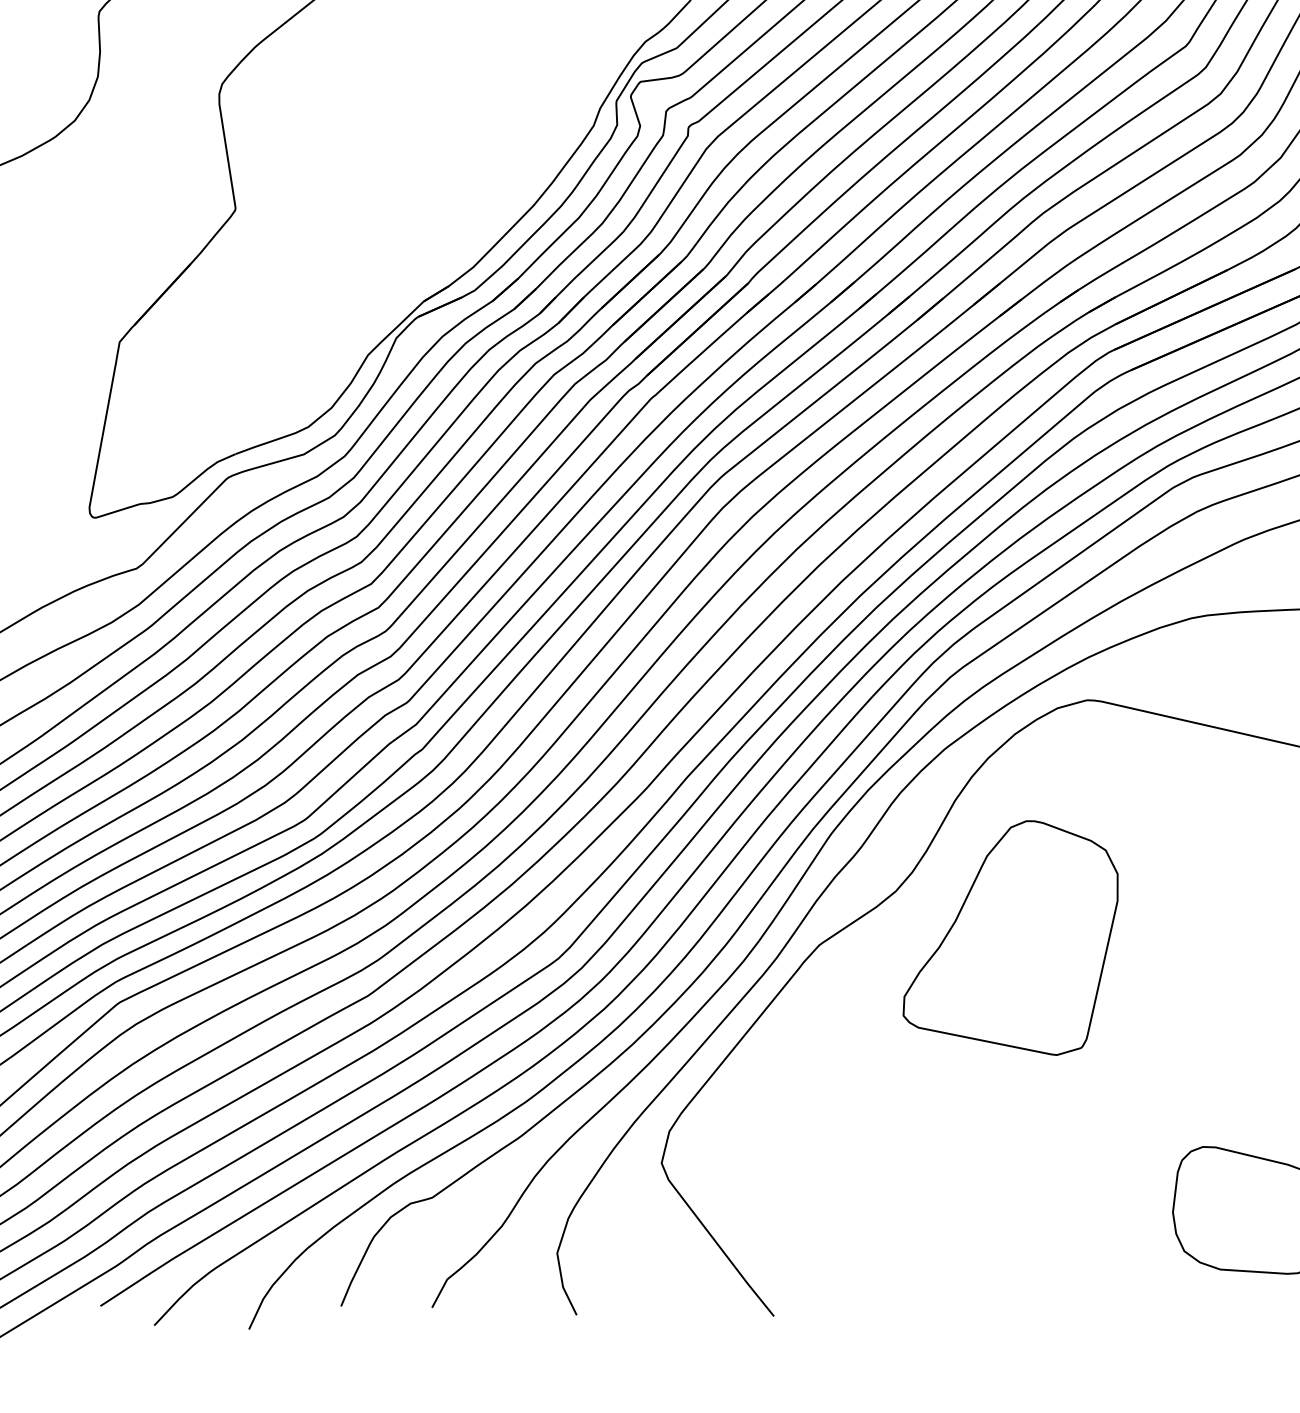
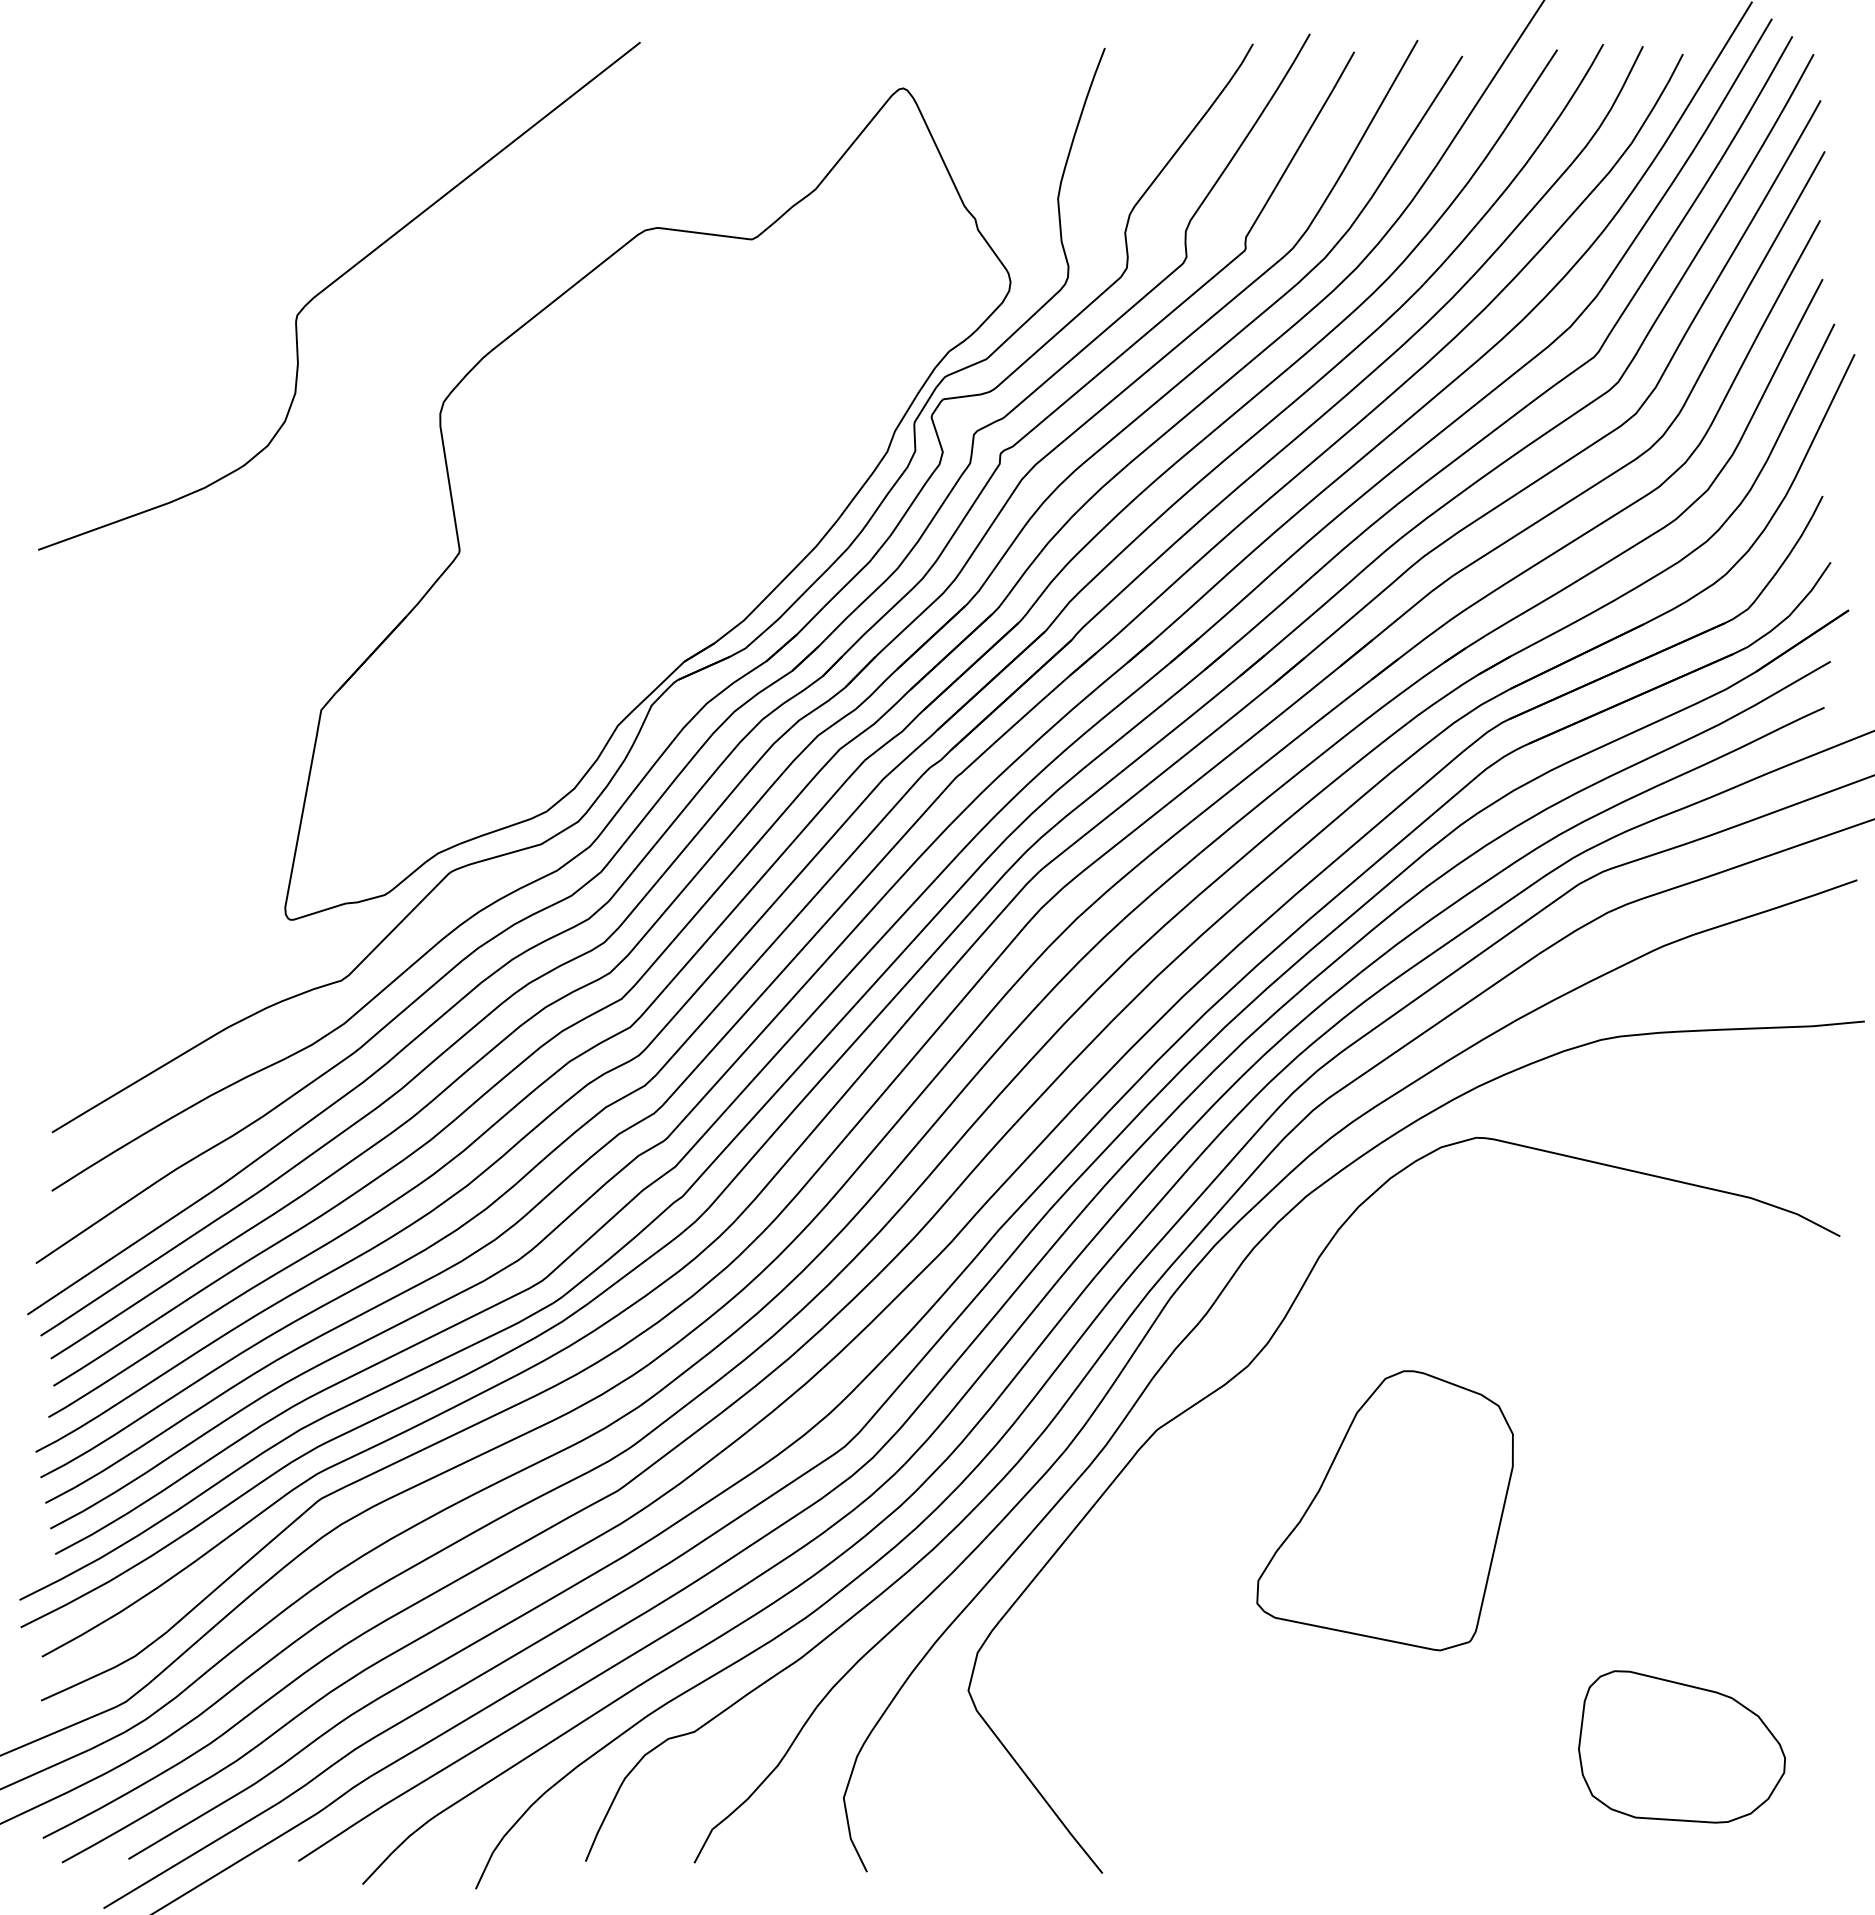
part: (1010, 937) -> (1384, 1510), moved

